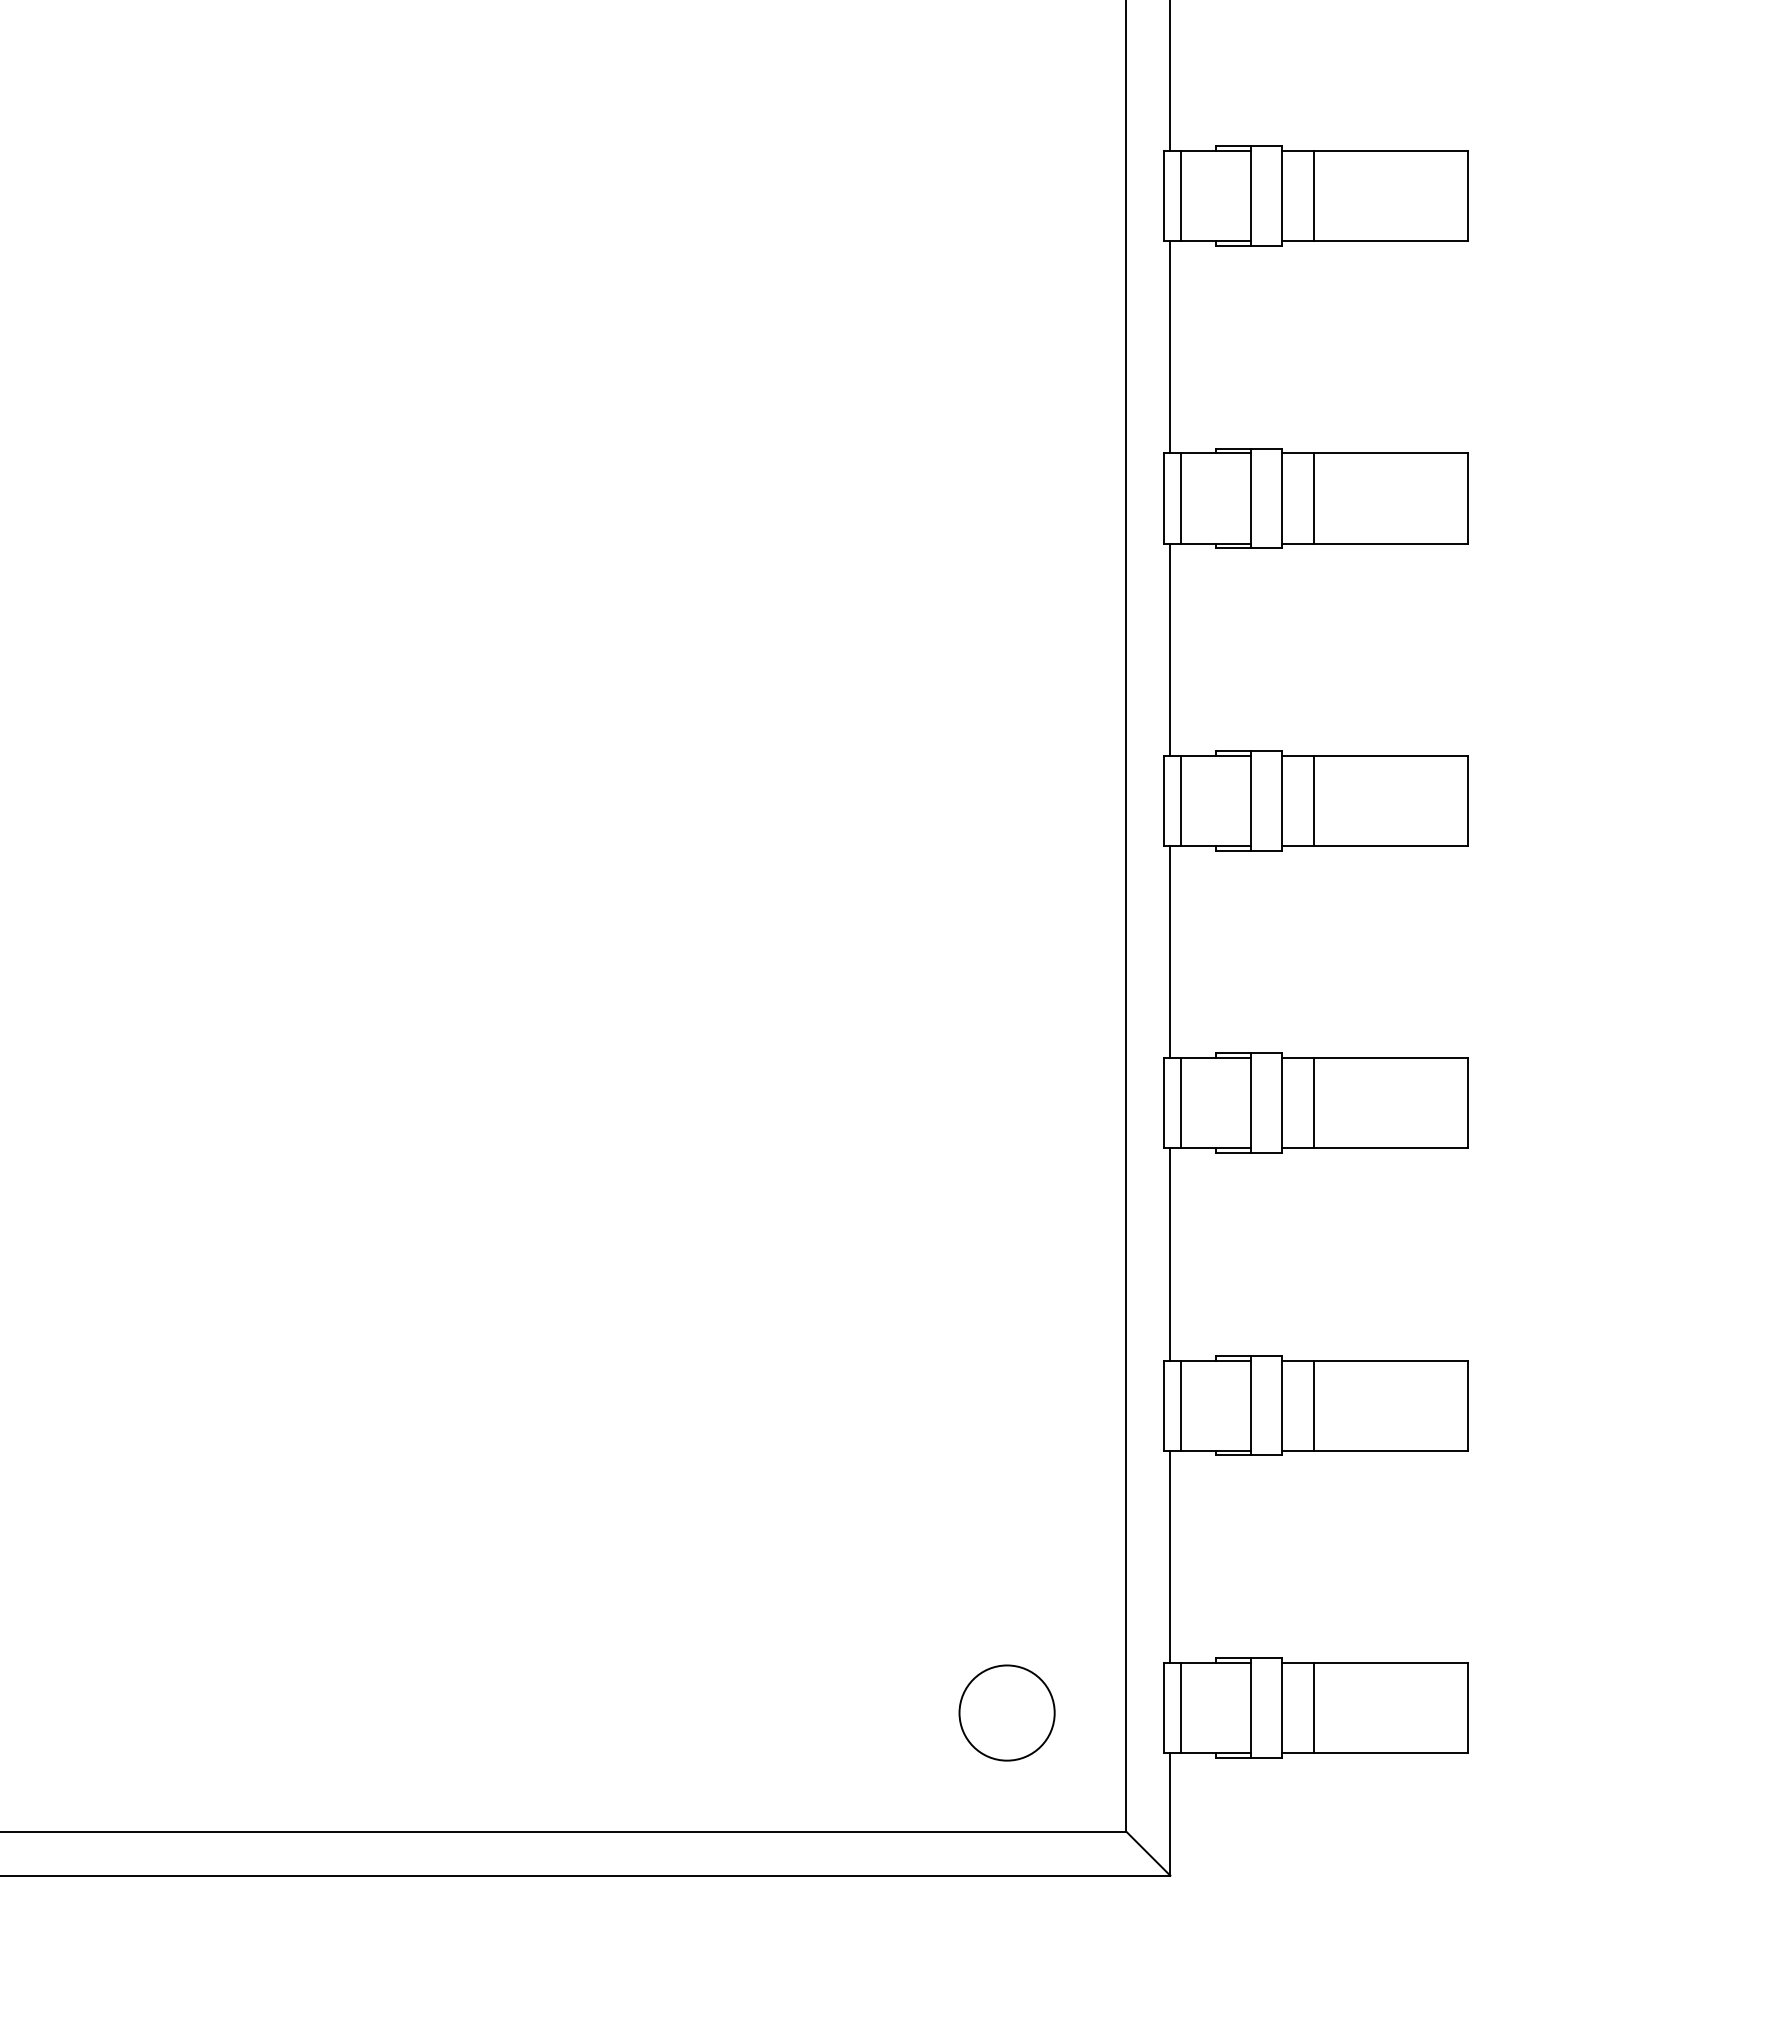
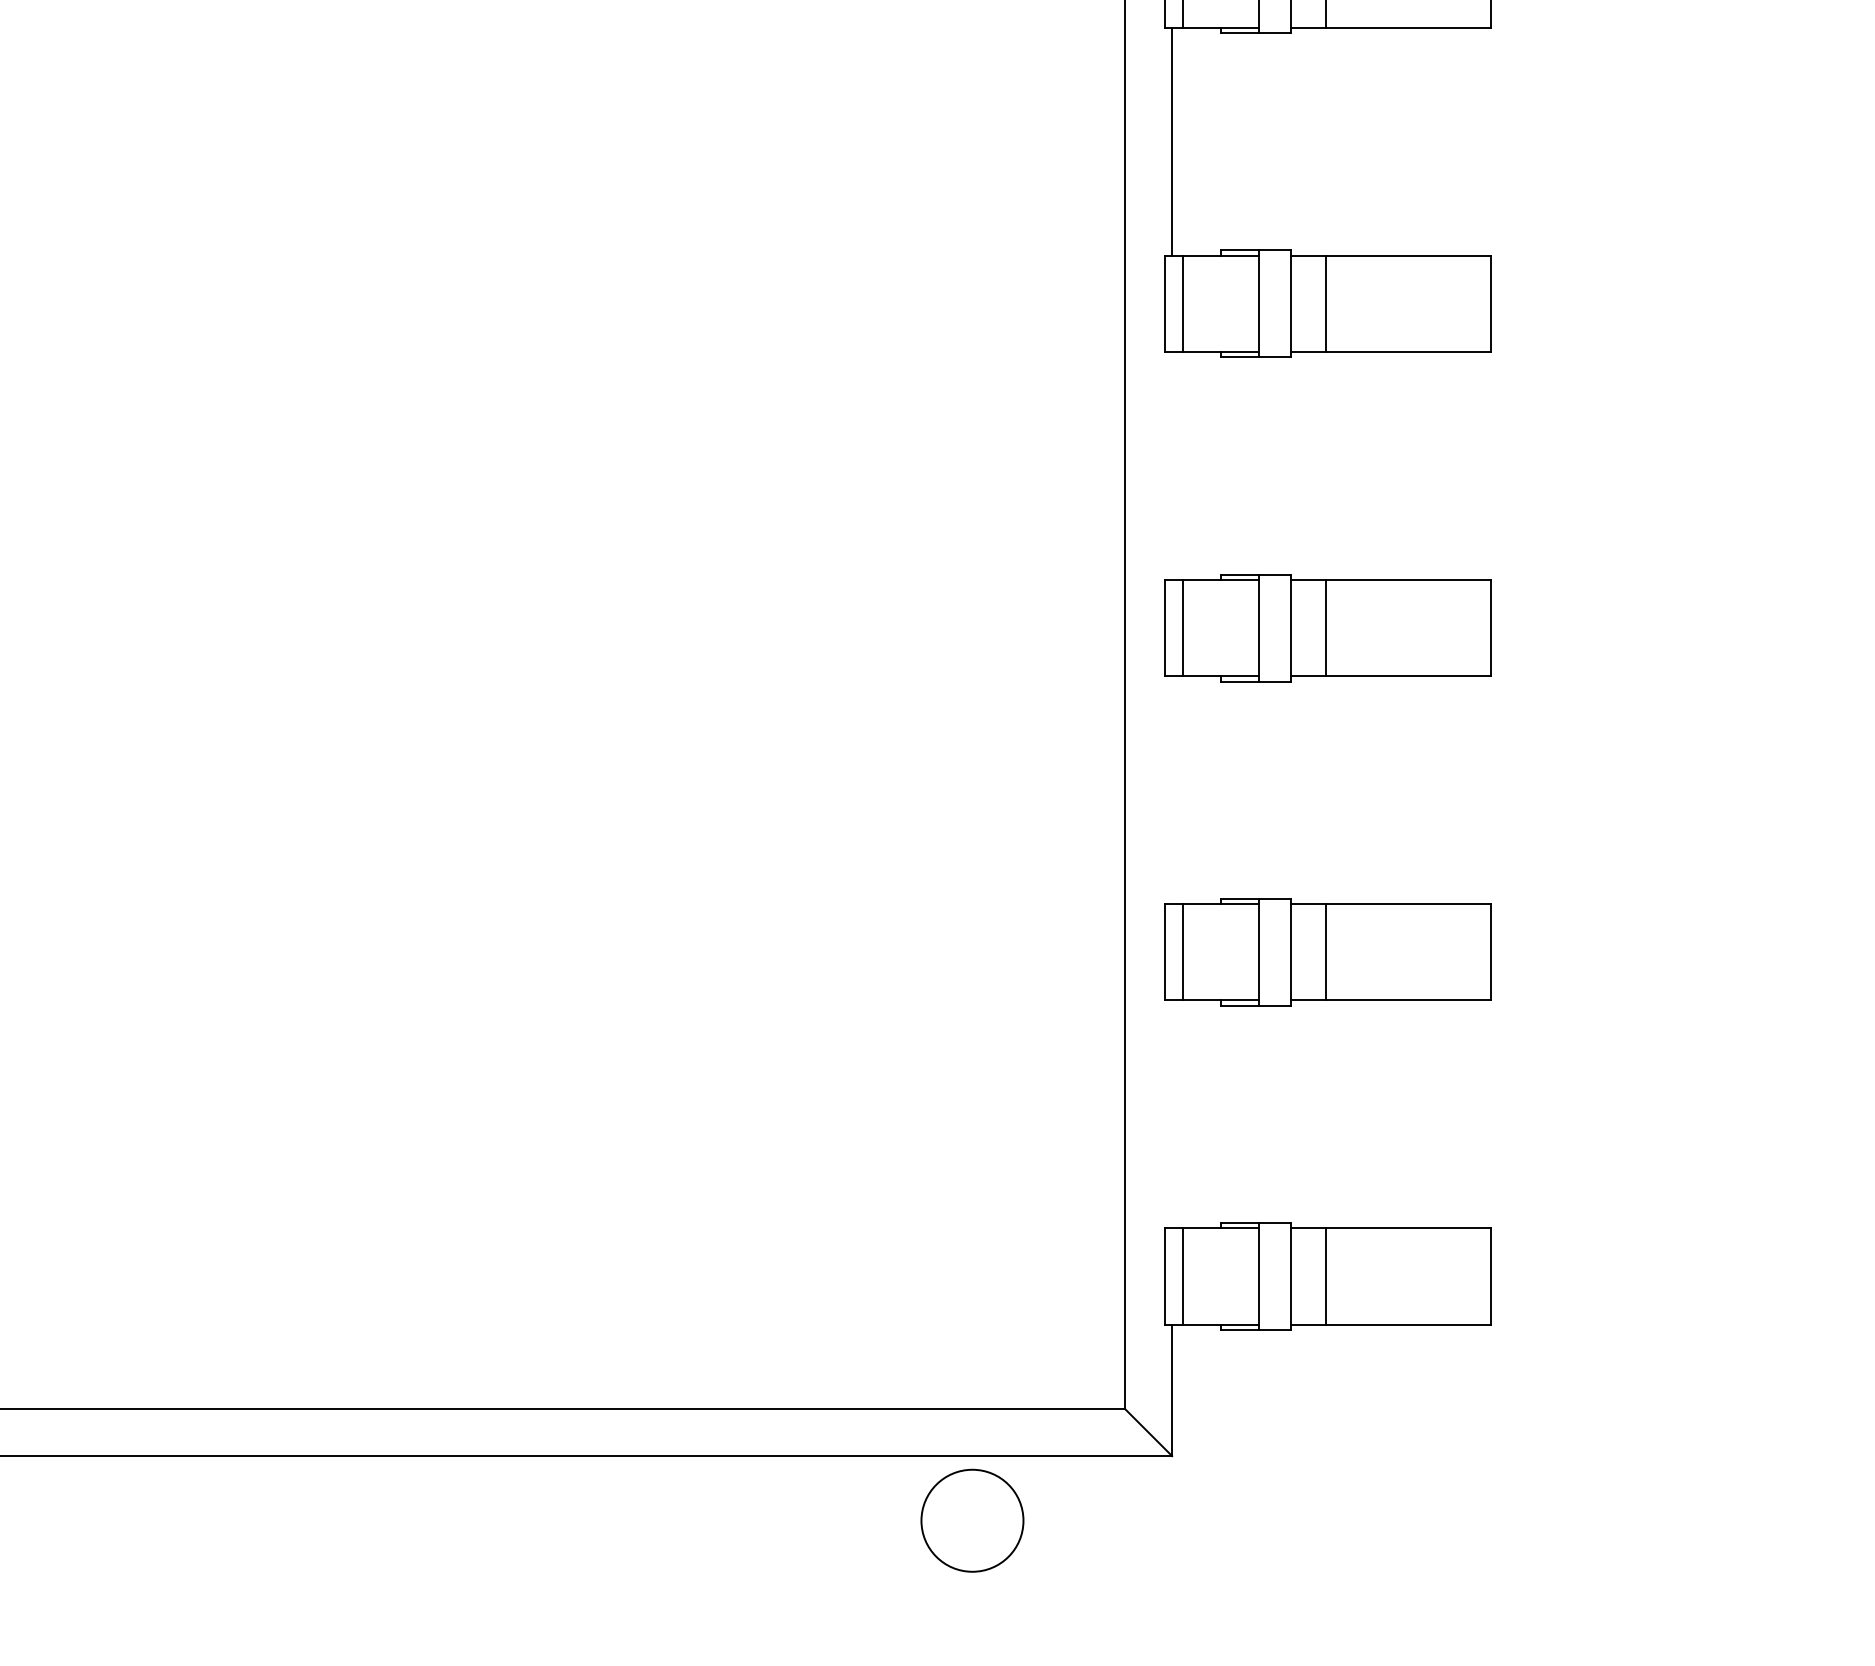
line: (1170, 951) -> (1172, 465), removed
line: (1170, 1254) -> (1172, 790), removed
line: (1170, 1556) -> (1172, 1113), removed
circle: (1006, 1712) -> (971, 1520), moved

